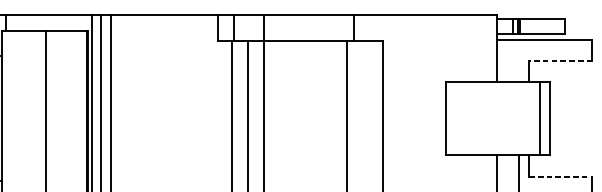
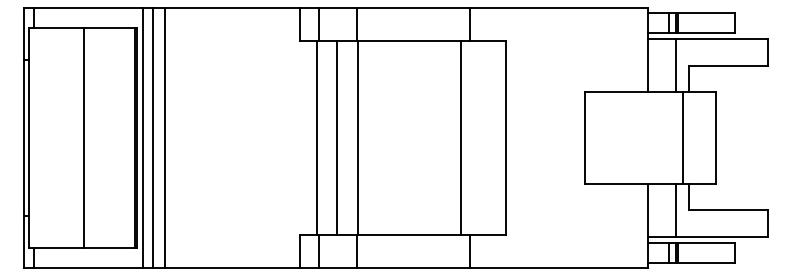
line: (518, 60) -> (676, 65), added
line: (560, 60) -> (728, 65), dashed -> solid
line: (539, 118) -> (682, 137), moved
line: (560, 176) -> (728, 210), dashed -> solid

